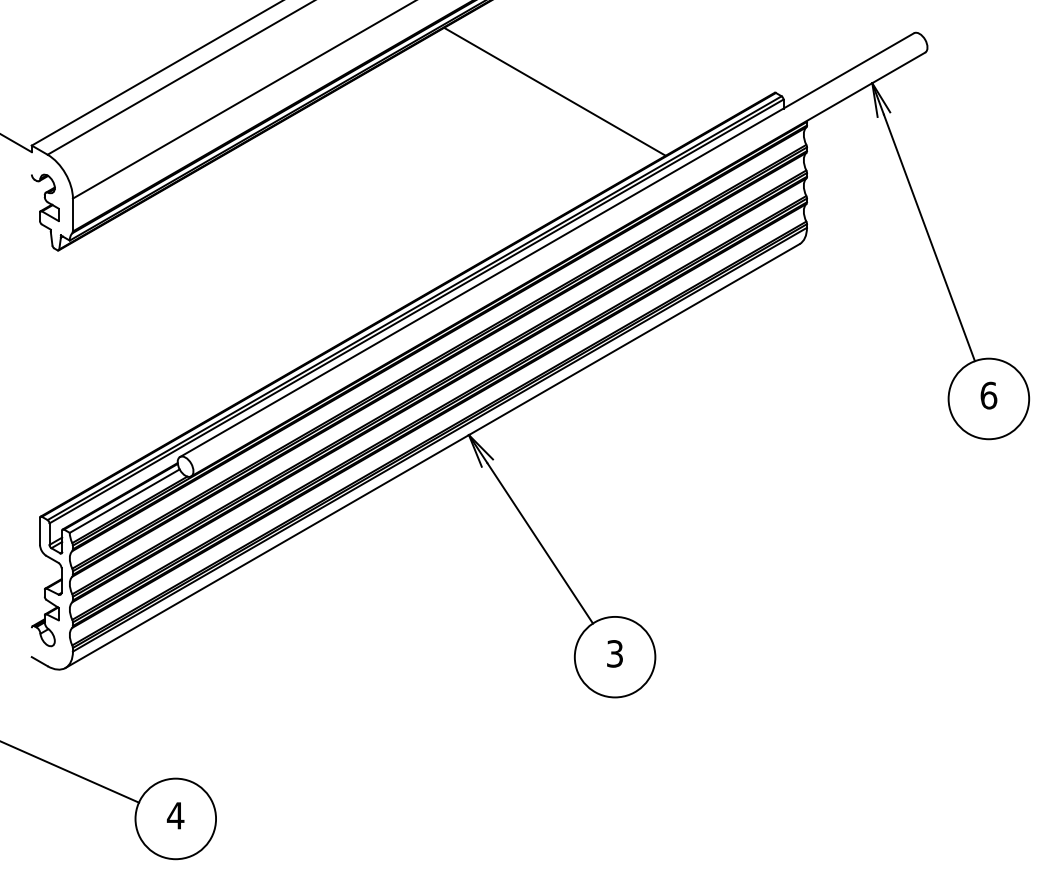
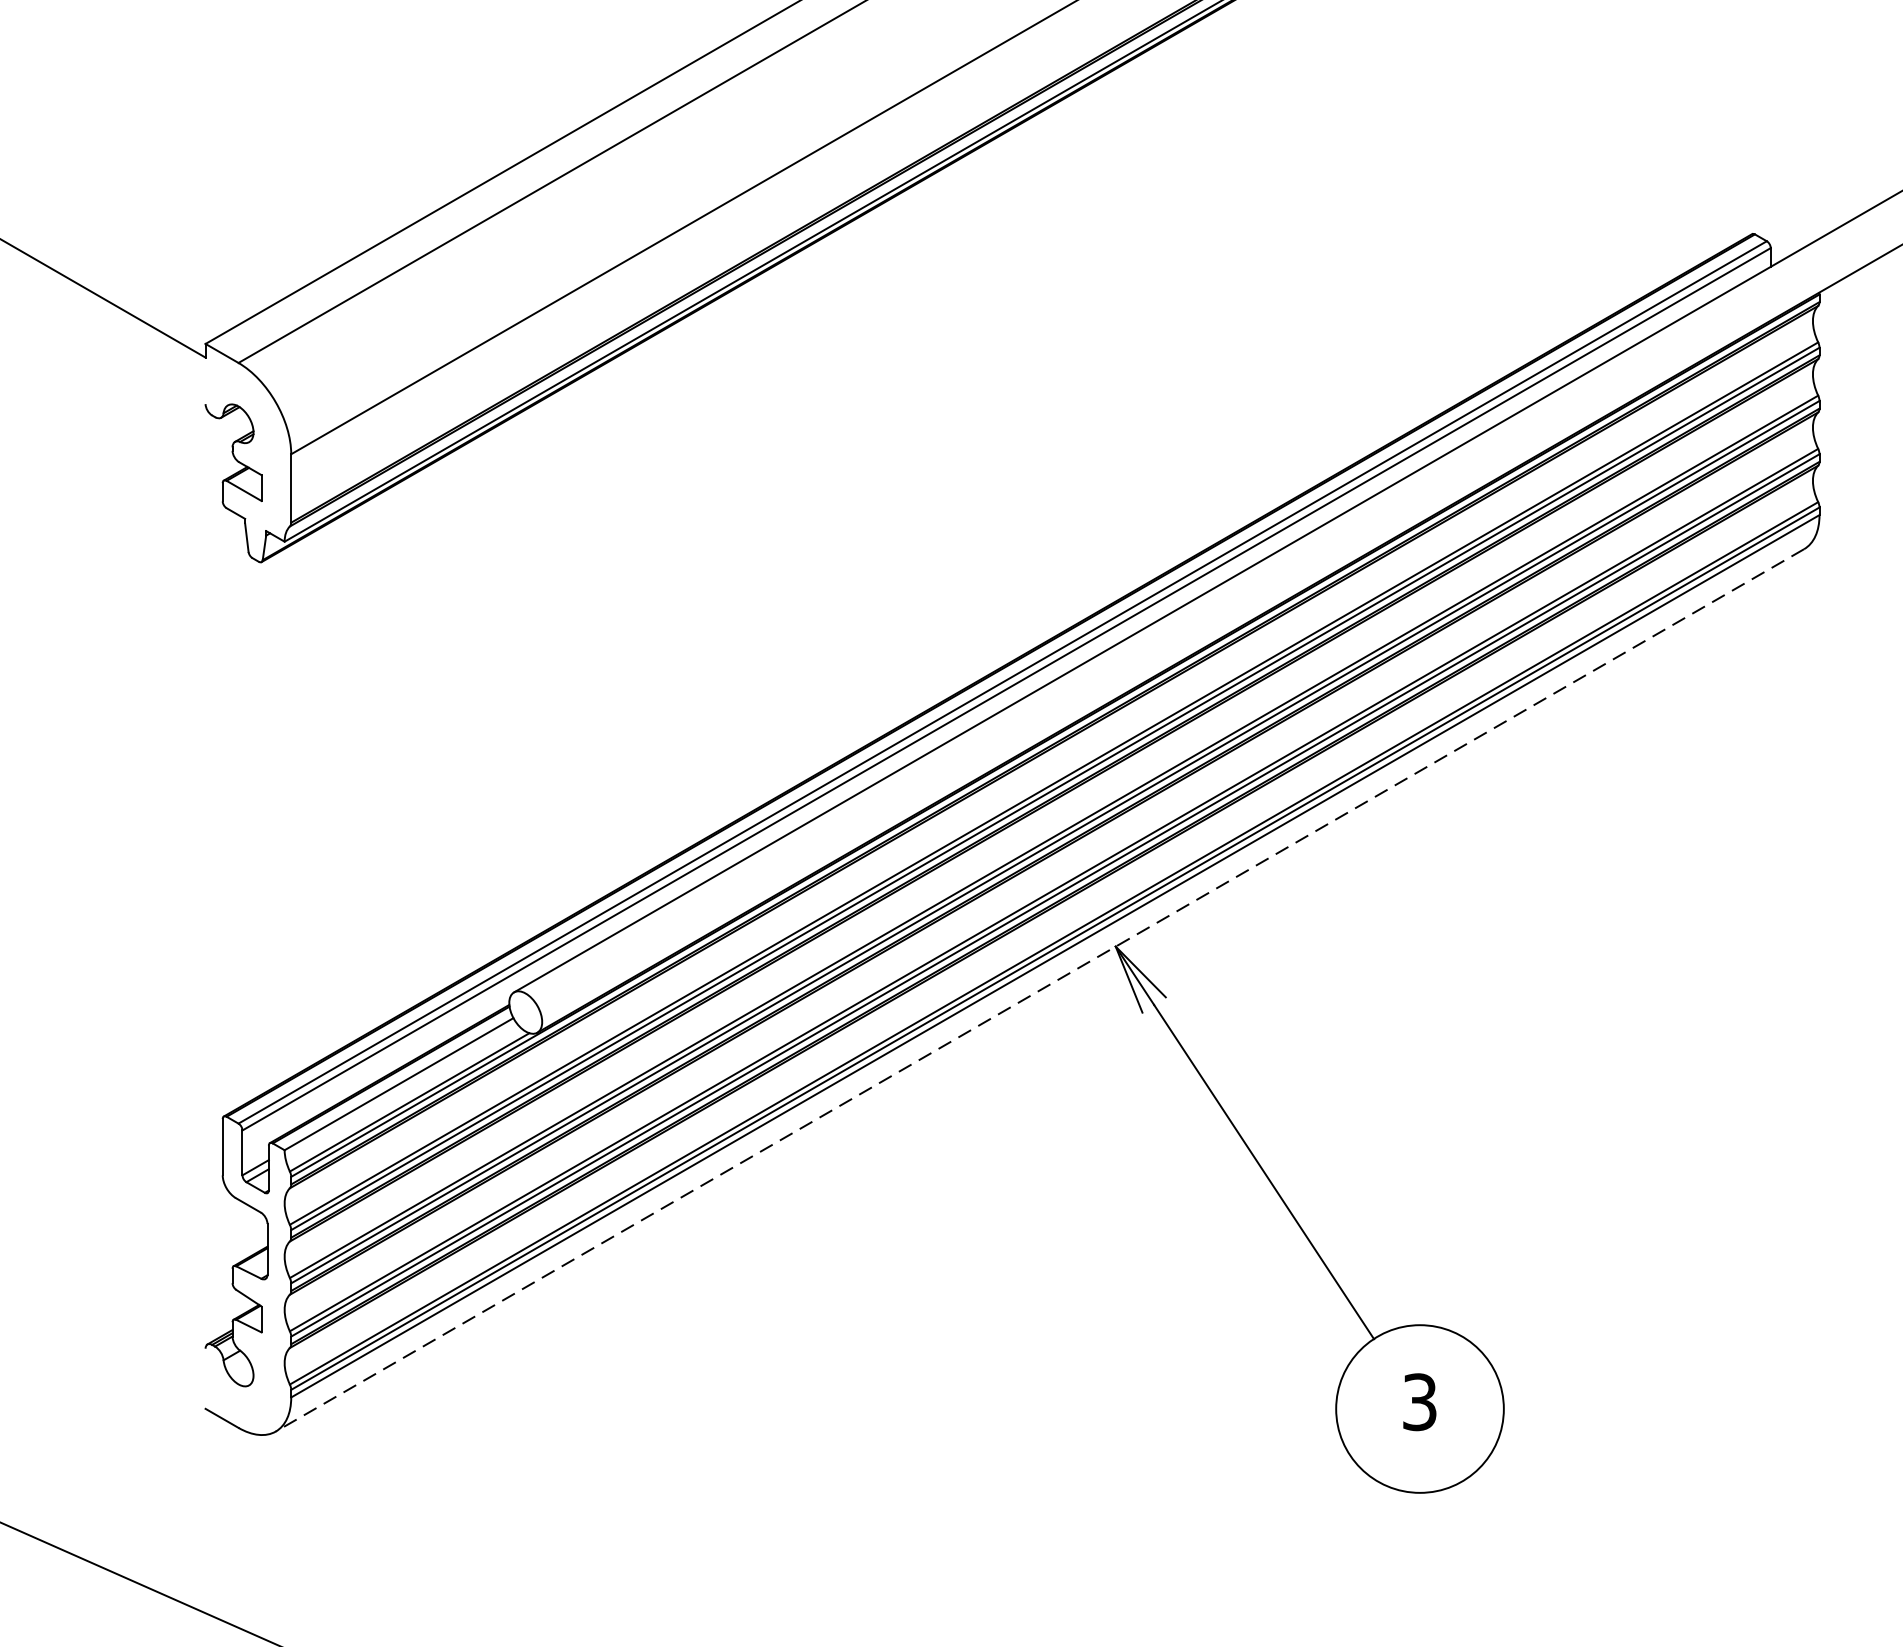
line: (554, 91) -> (1293, 231), removed
line: (432, 456) -> (1039, 991), solid -> dashed

